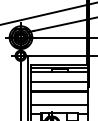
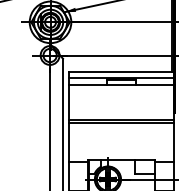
line: (59, 82) -> (120, 104), removed
line: (59, 105) -> (120, 146), removed

